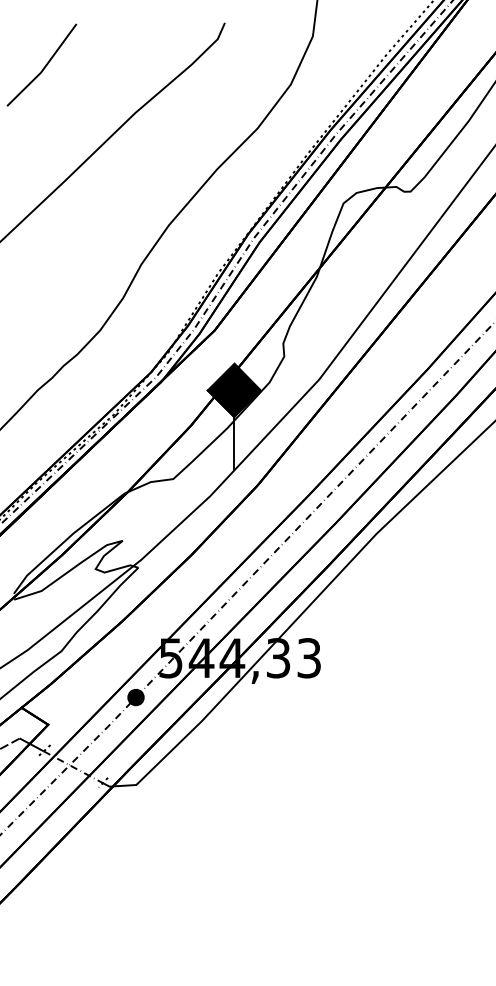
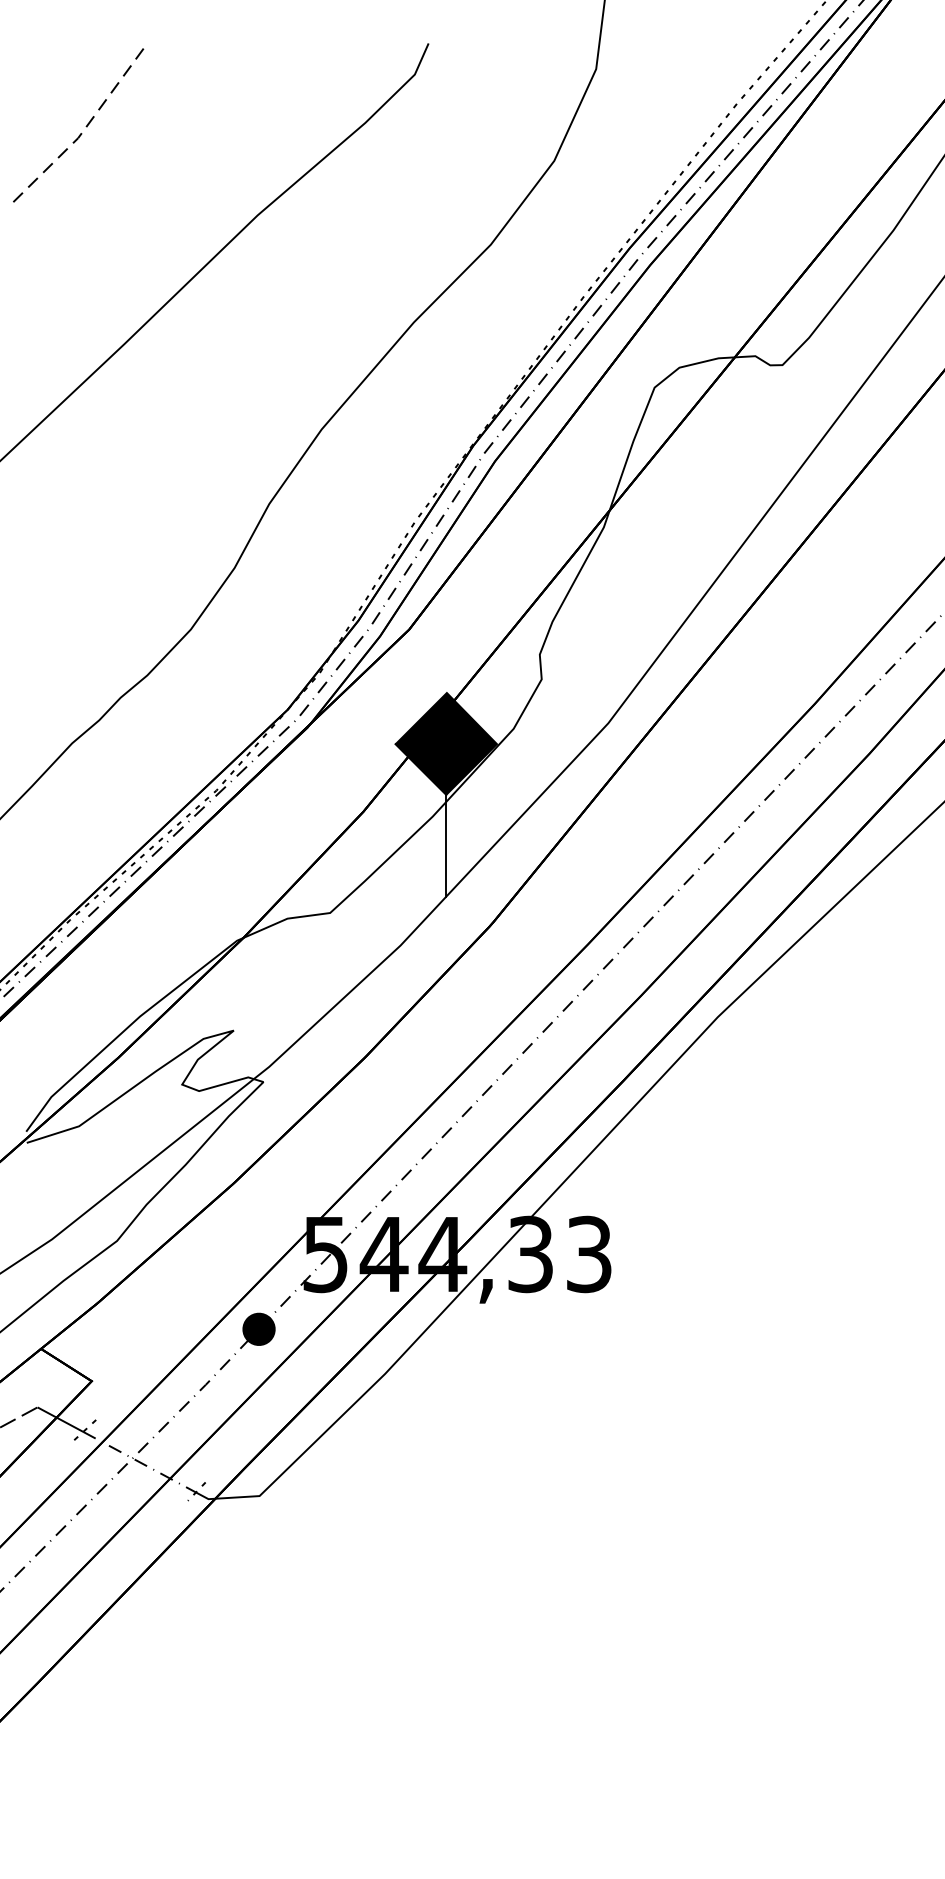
line: (44, 67) -> (84, 128), solid -> dashed

